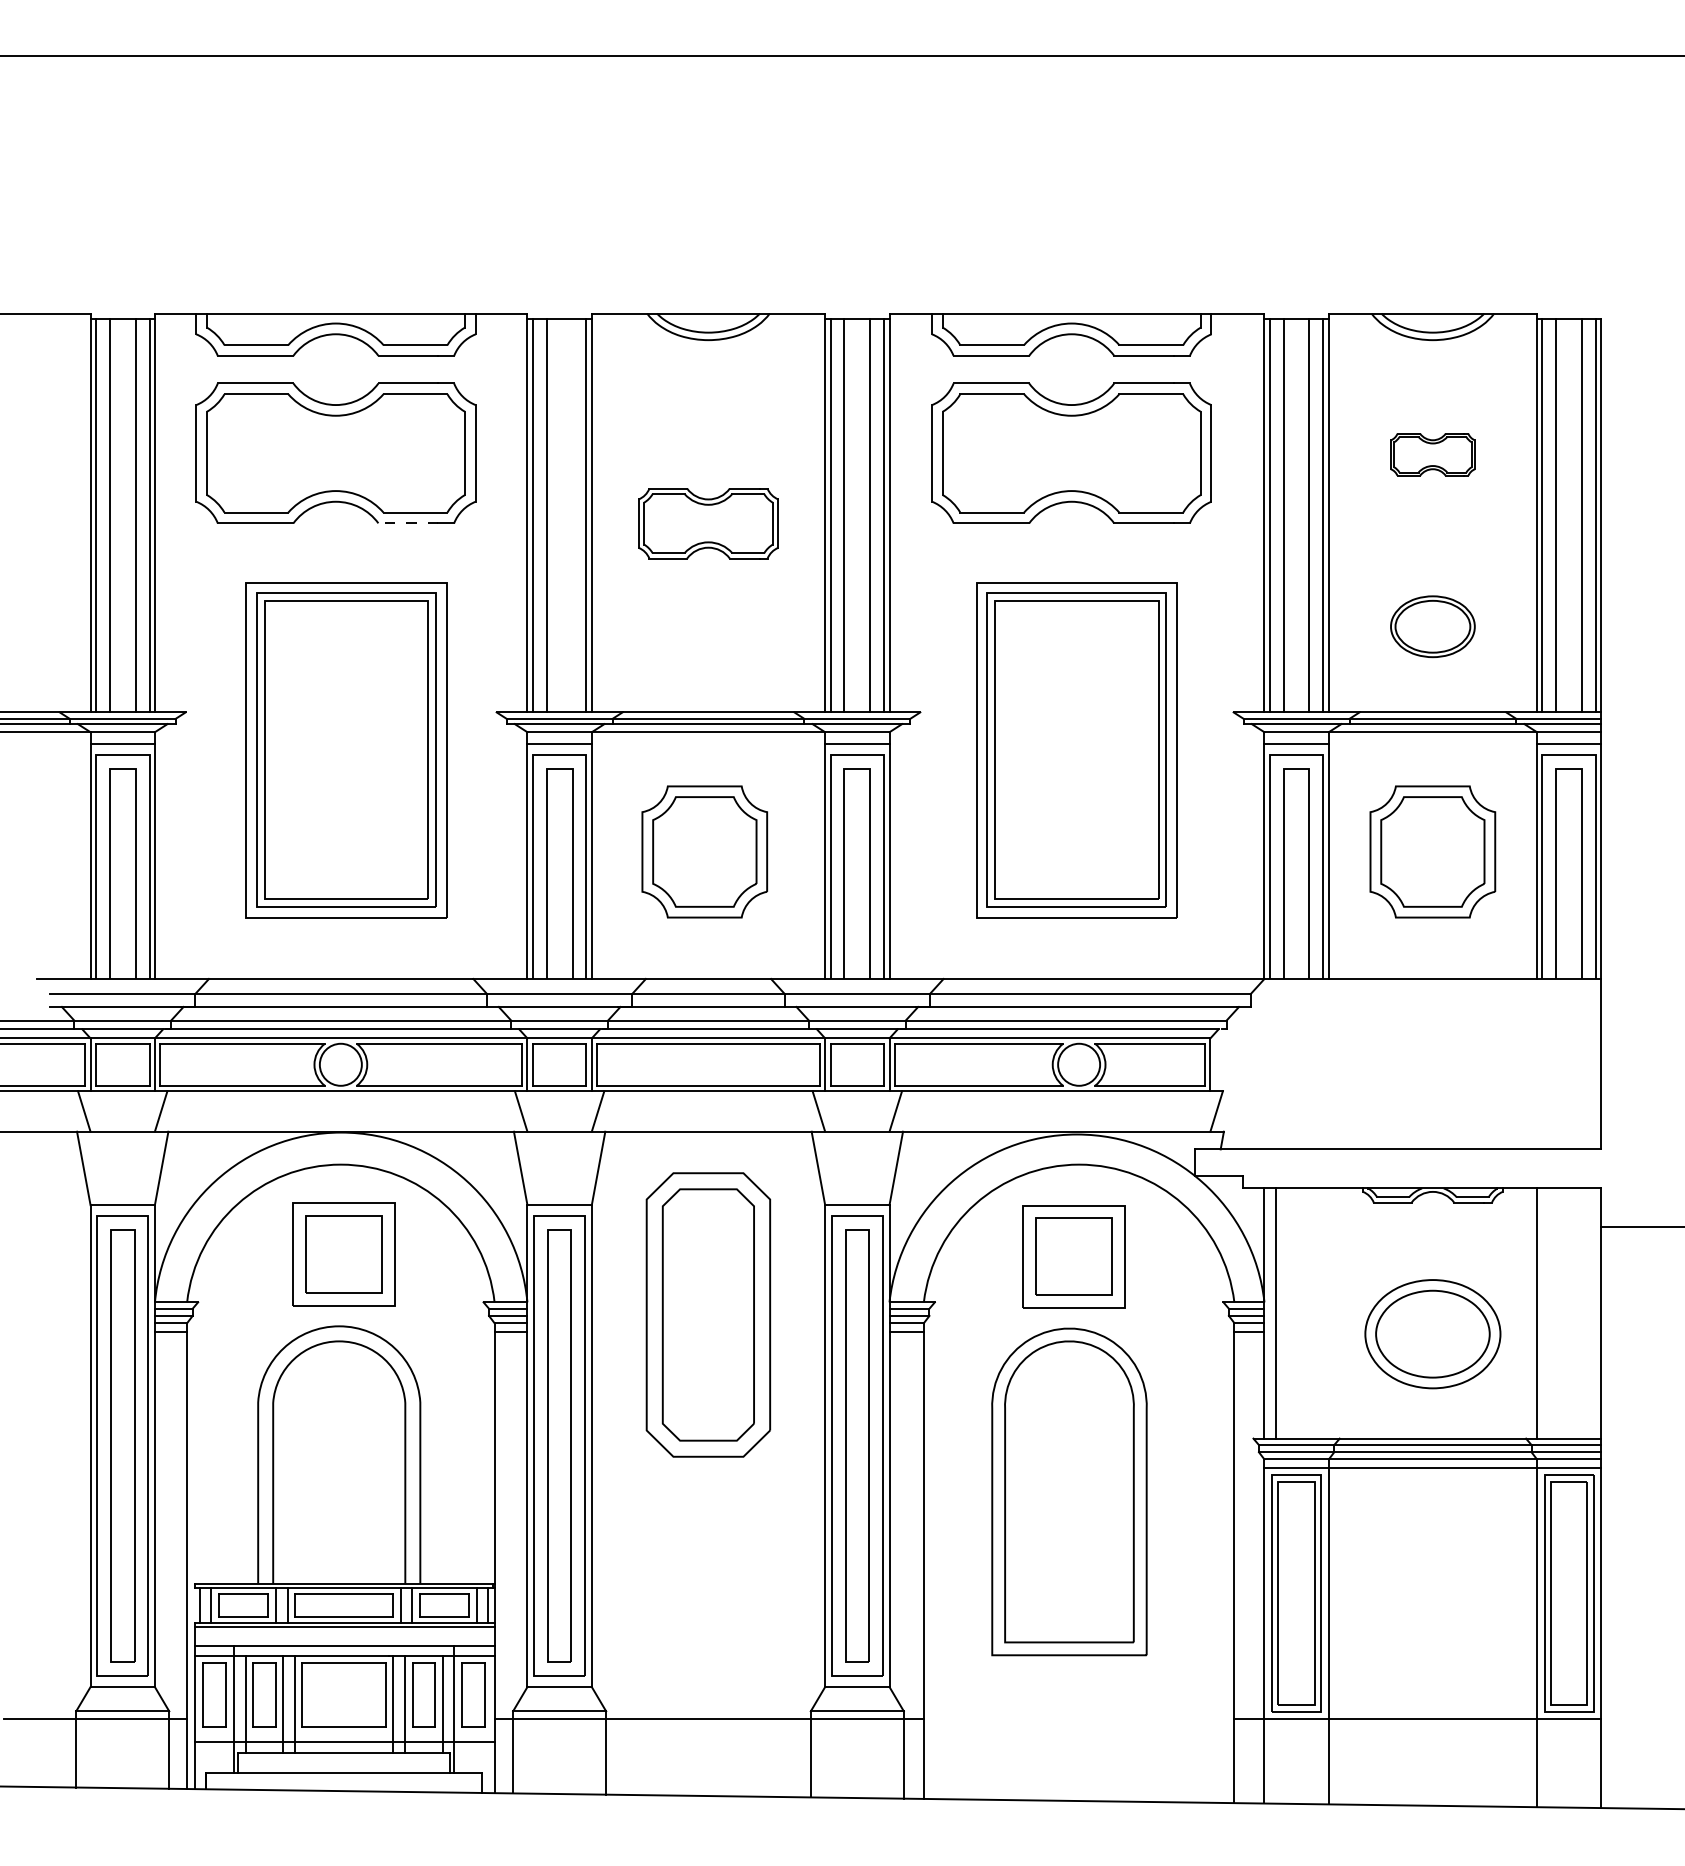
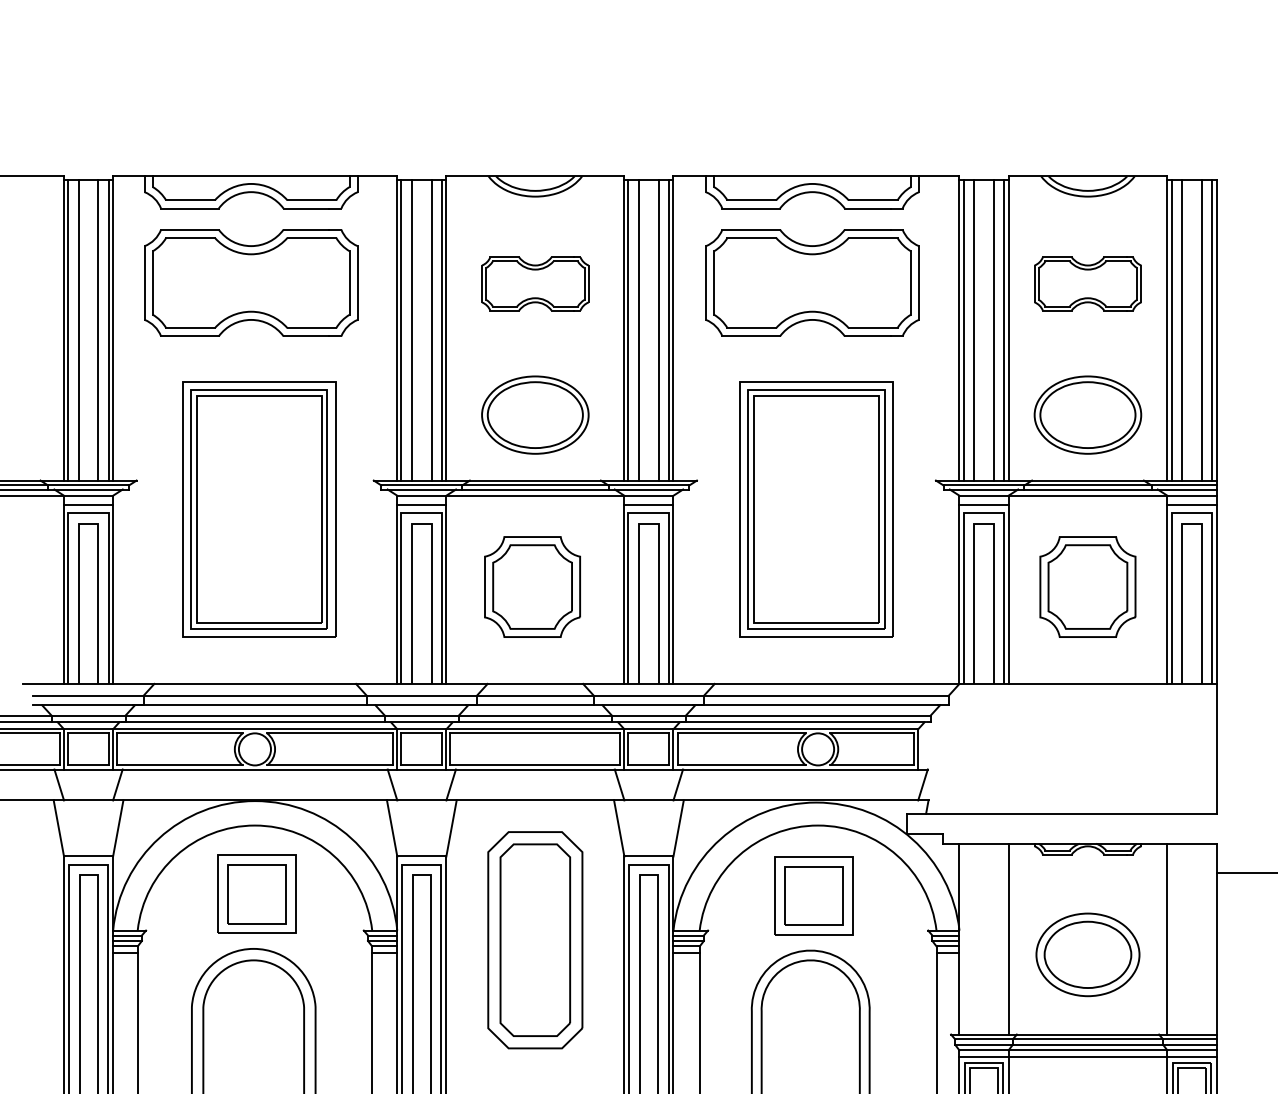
part: (1432, 454) -> (1087, 283), size x1.67
line: (572, 515) -> (431, 330), added
line: (408, 523) -> (306, 336), dashed -> solid
part: (708, 523) -> (535, 283), moved
part: (708, 626) -> (535, 415), added
part: (1432, 626) -> (1087, 415), size x1.67
line: (1275, 1313) -> (1008, 939), moved

